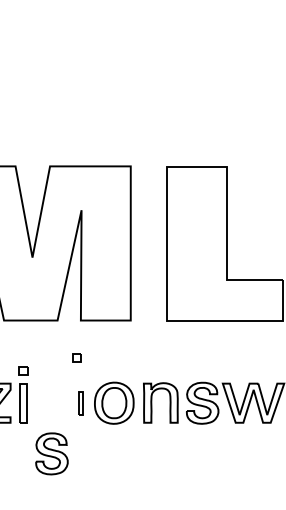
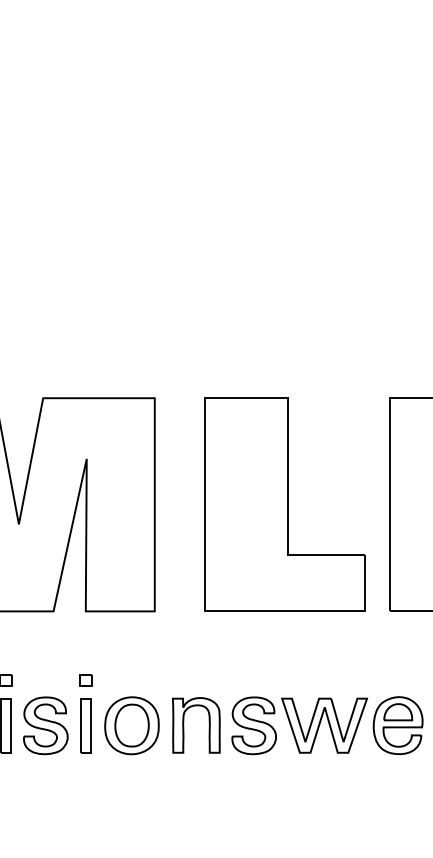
part: (76, 358) -> (85, 680), moved
part: (80, 403) -> (85, 725), size x1.67
part: (51, 453) -> (45, 725), moved

